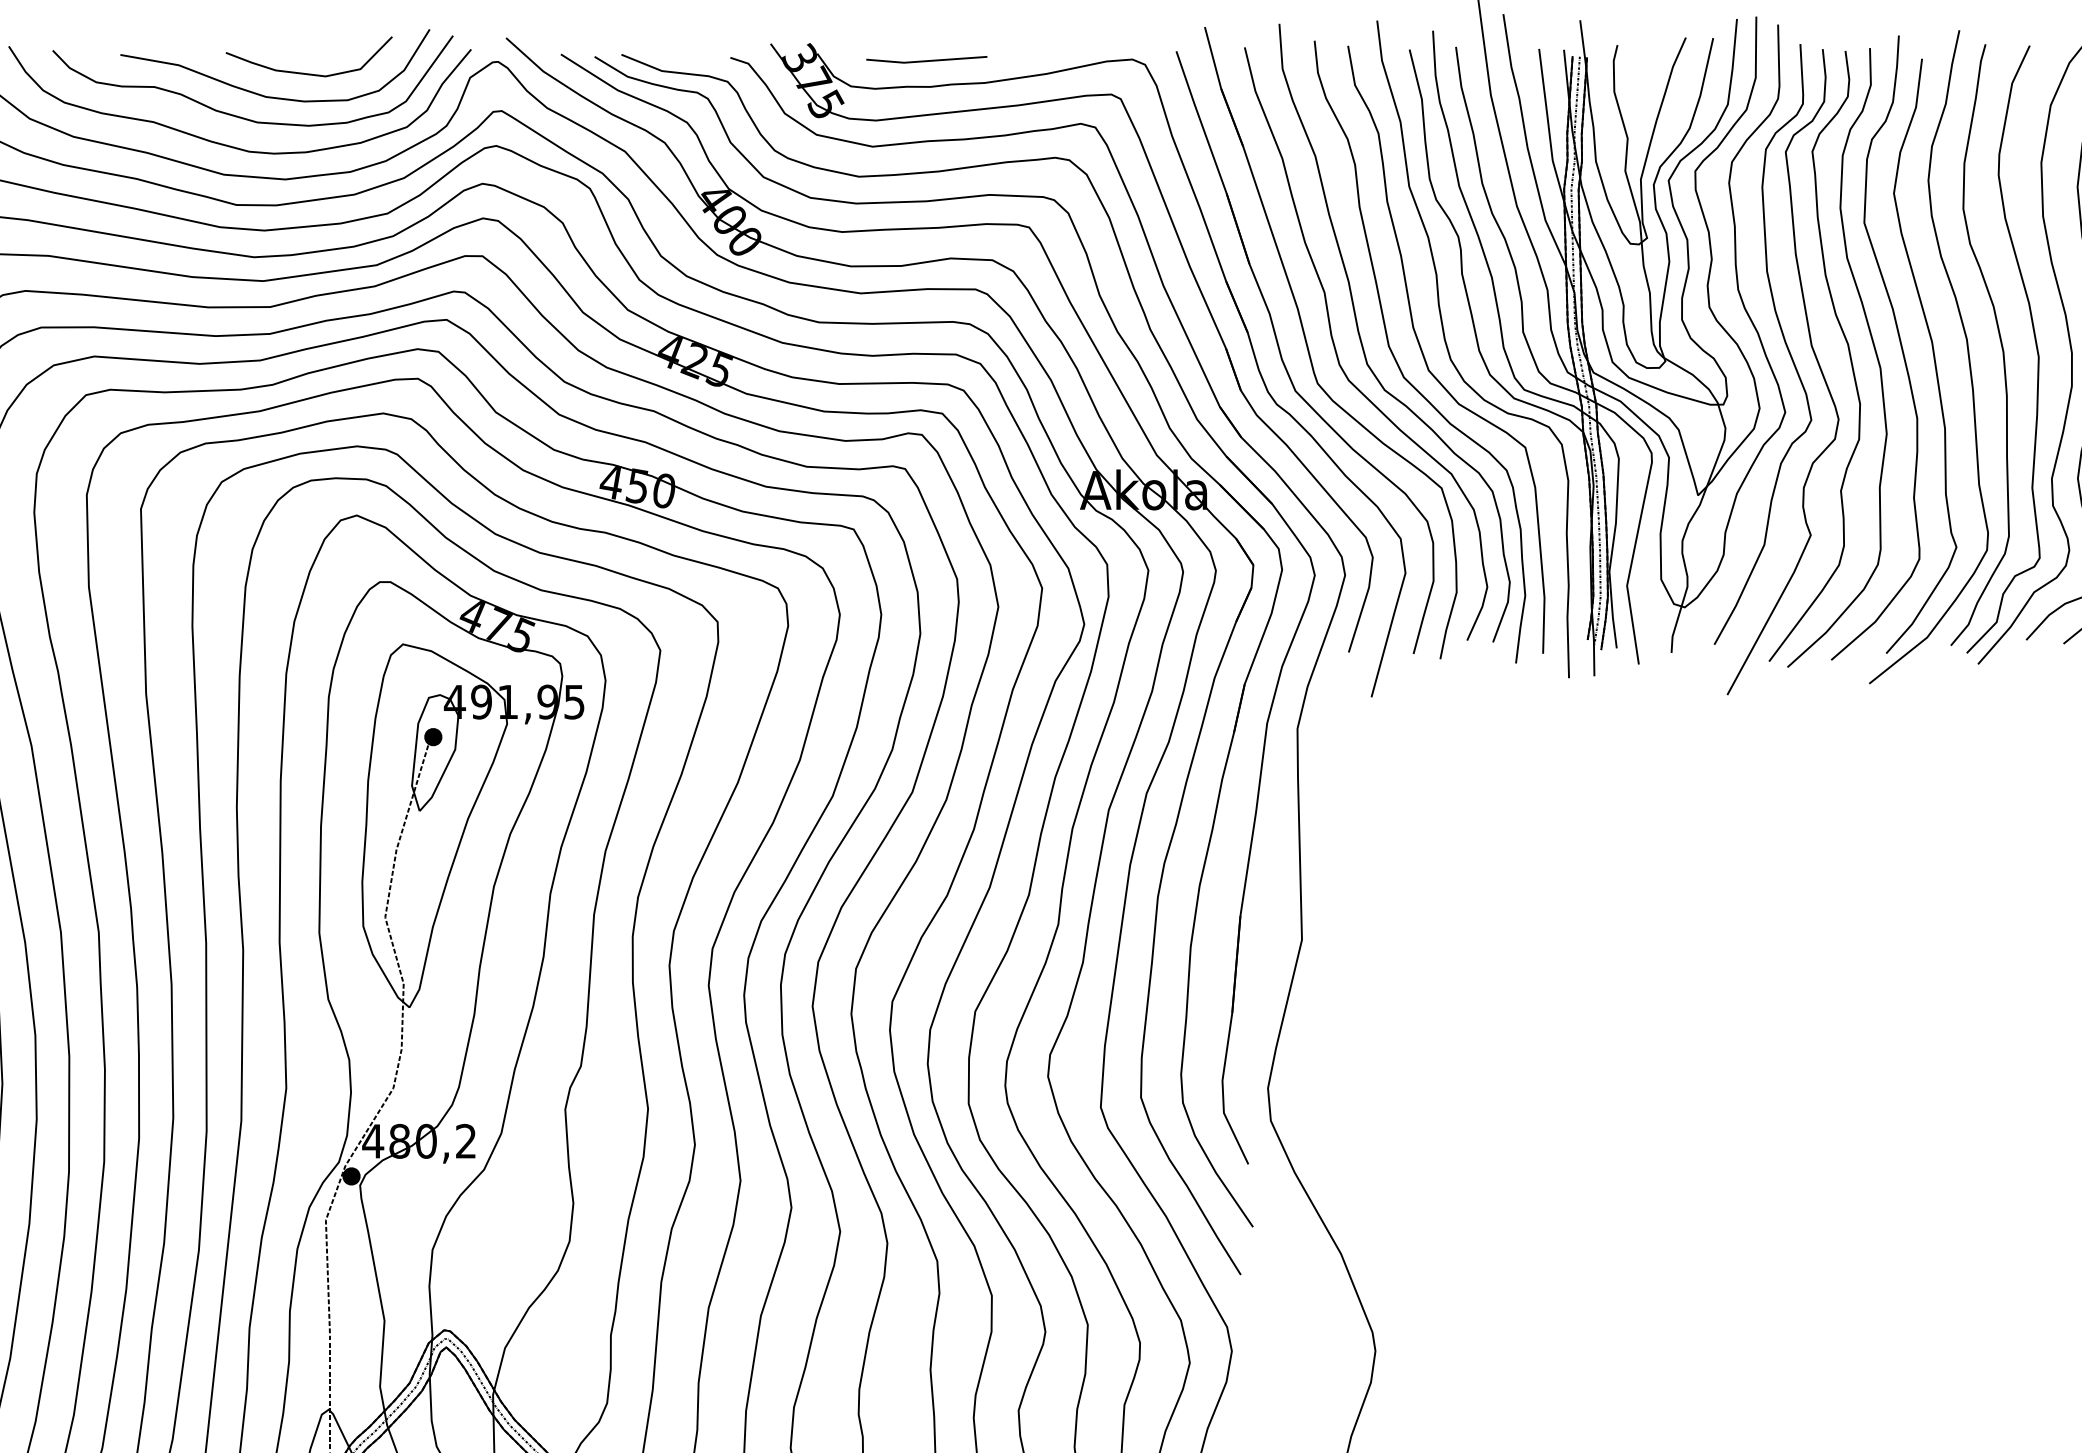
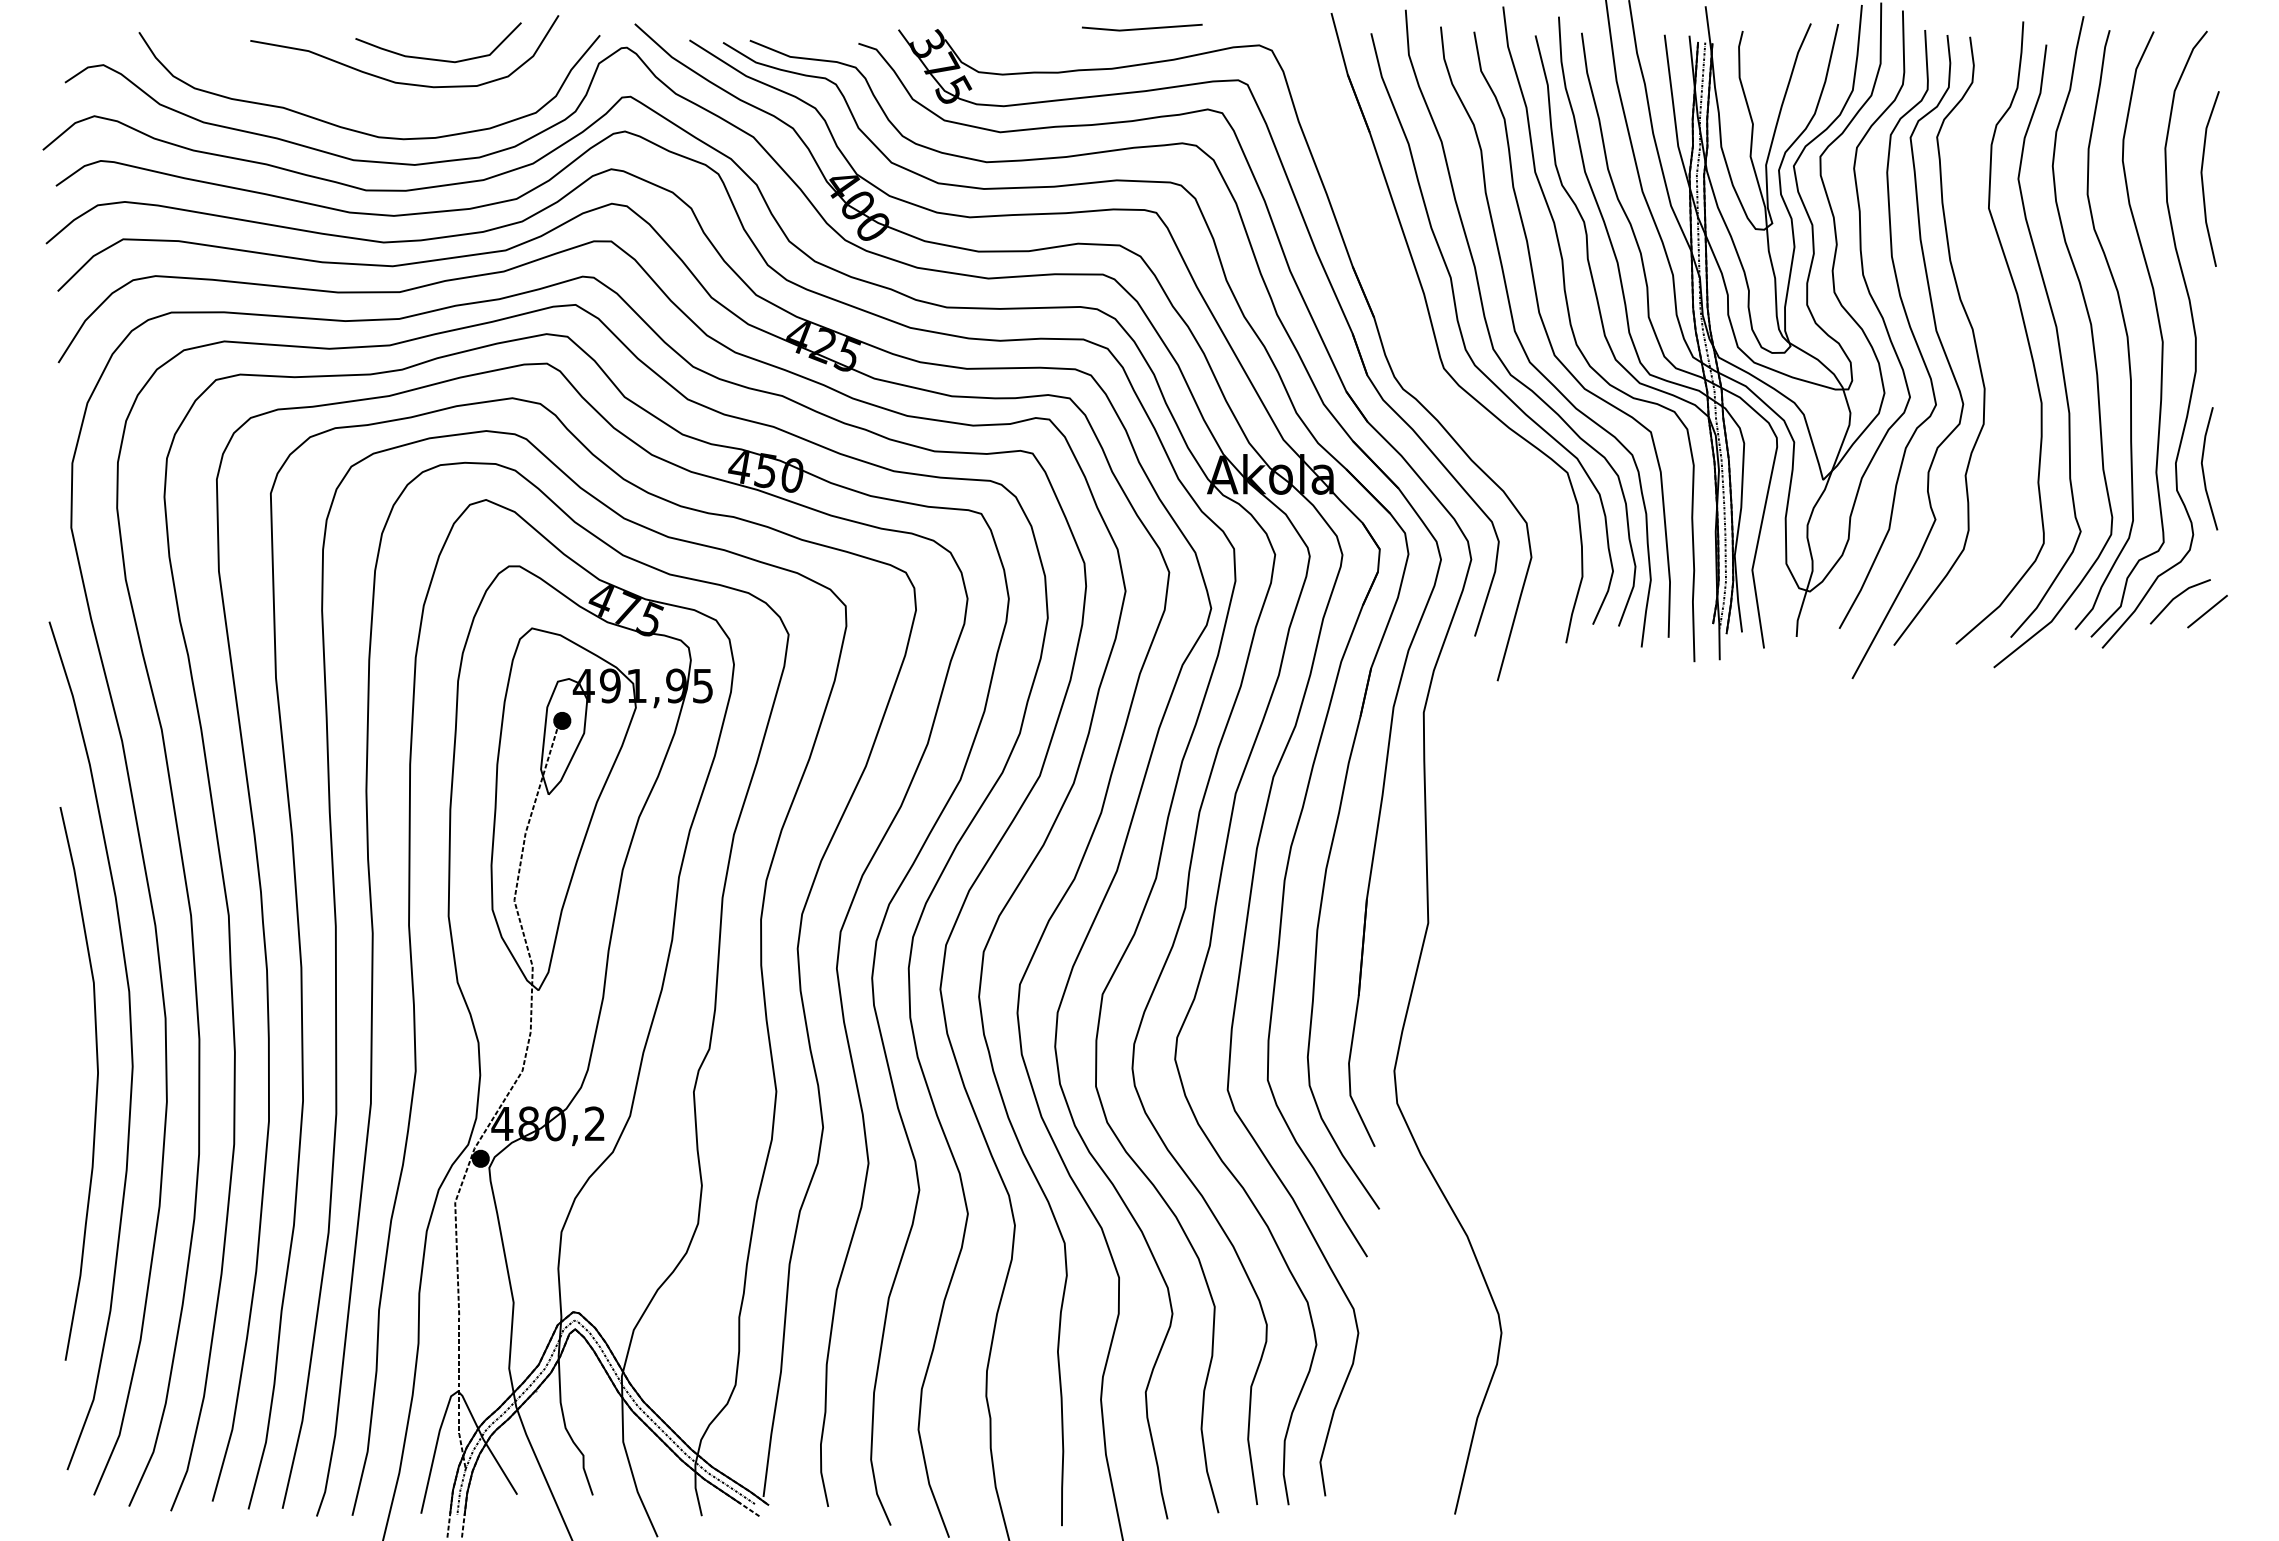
line: (927, 60) -> (1142, 28), moved
curve: (241, 116) -> (371, 102), removed
curve: (1873, 349) -> (1998, 334), removed
part: (1284, 361) -> (1410, 346), removed

